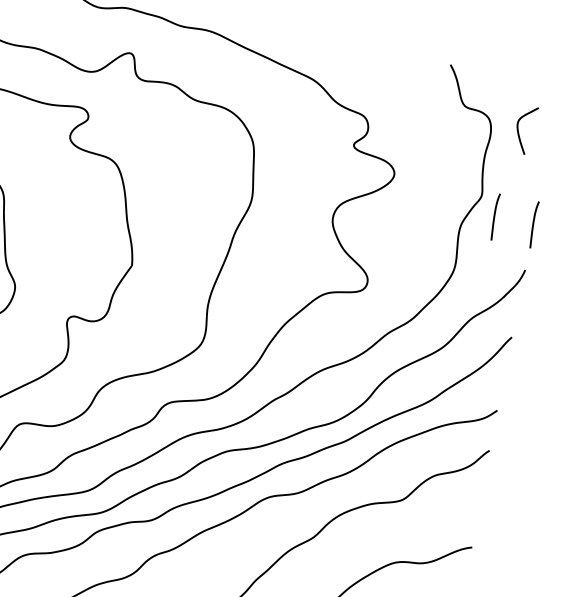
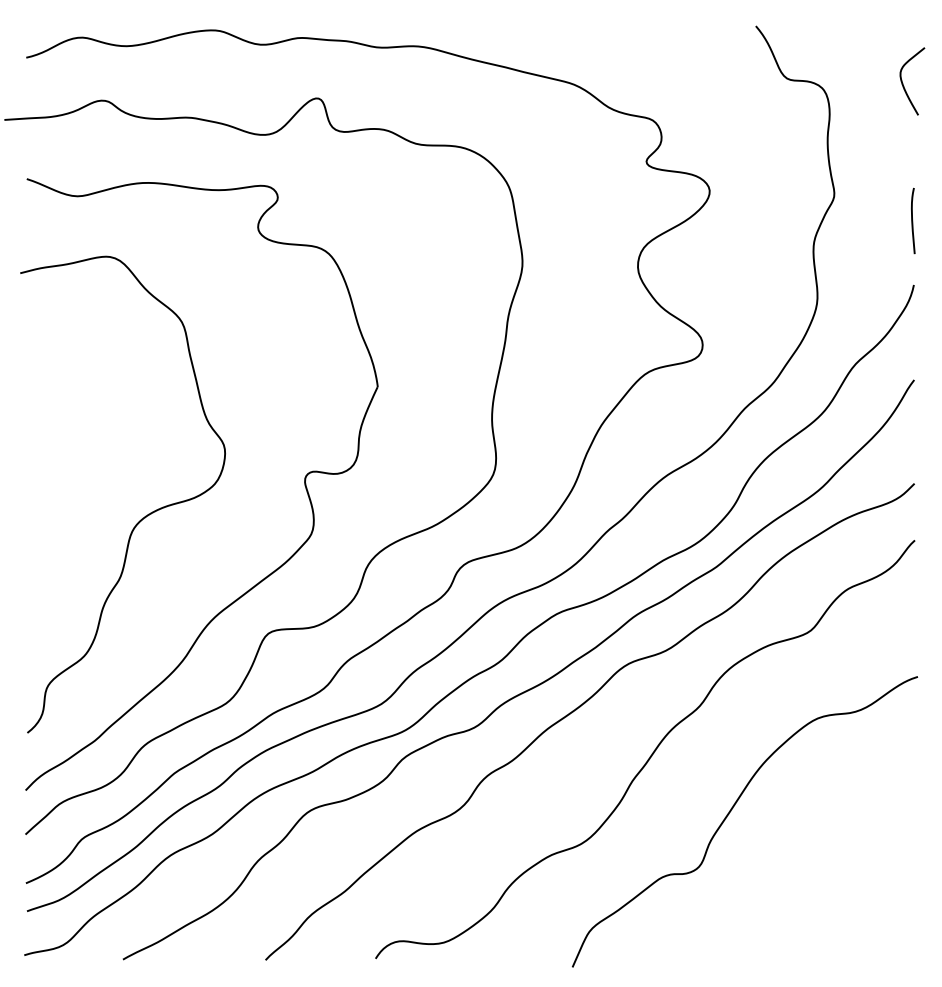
curve: (518, 130) -> (903, 83), moved
curve: (495, 216) -> (858, 220), removed

